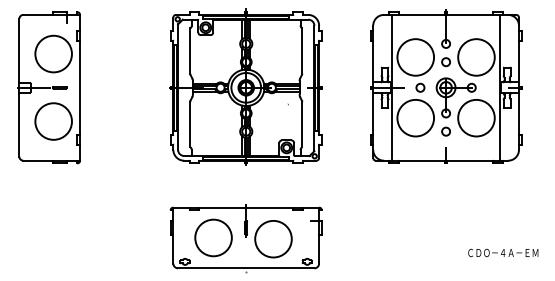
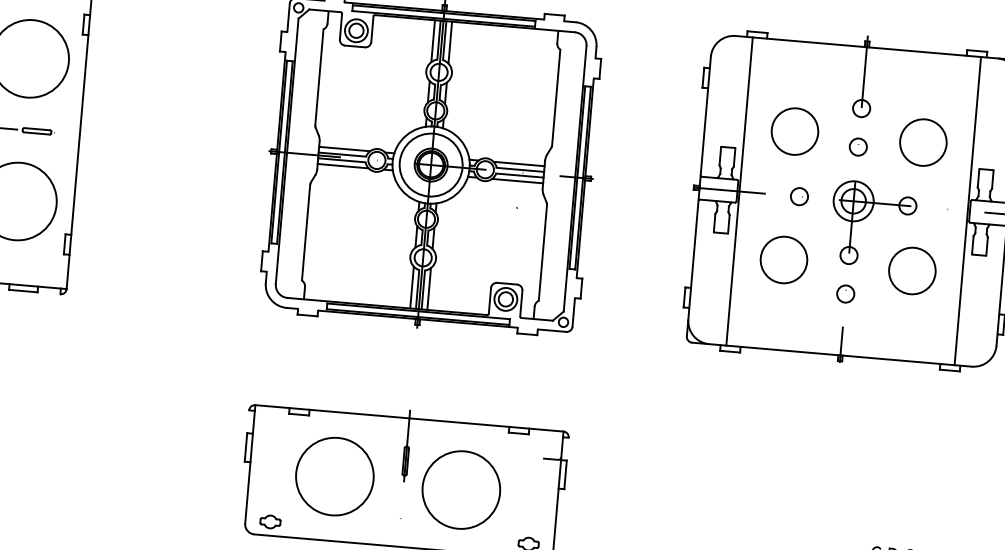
circle: (415, 57) -> (794, 131), size x0.6
circle: (476, 57) -> (923, 142), size x0.6
circle: (415, 117) -> (783, 258), size x0.6
circle: (476, 117) -> (912, 269), size x0.6

